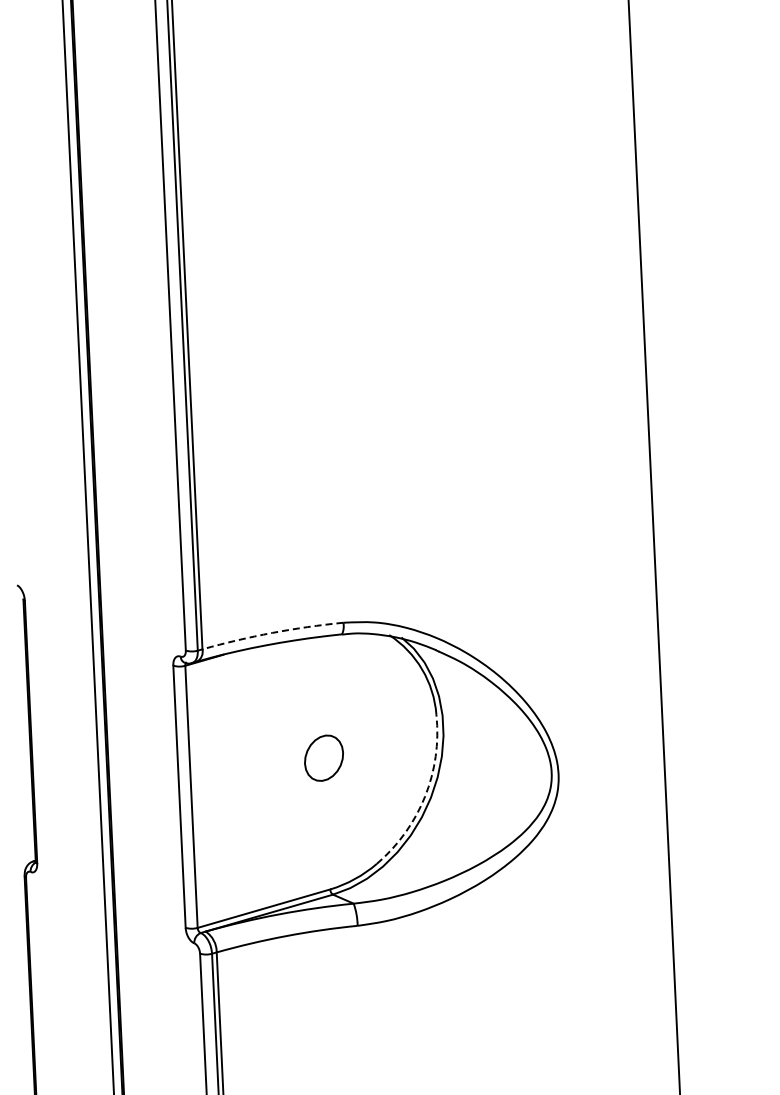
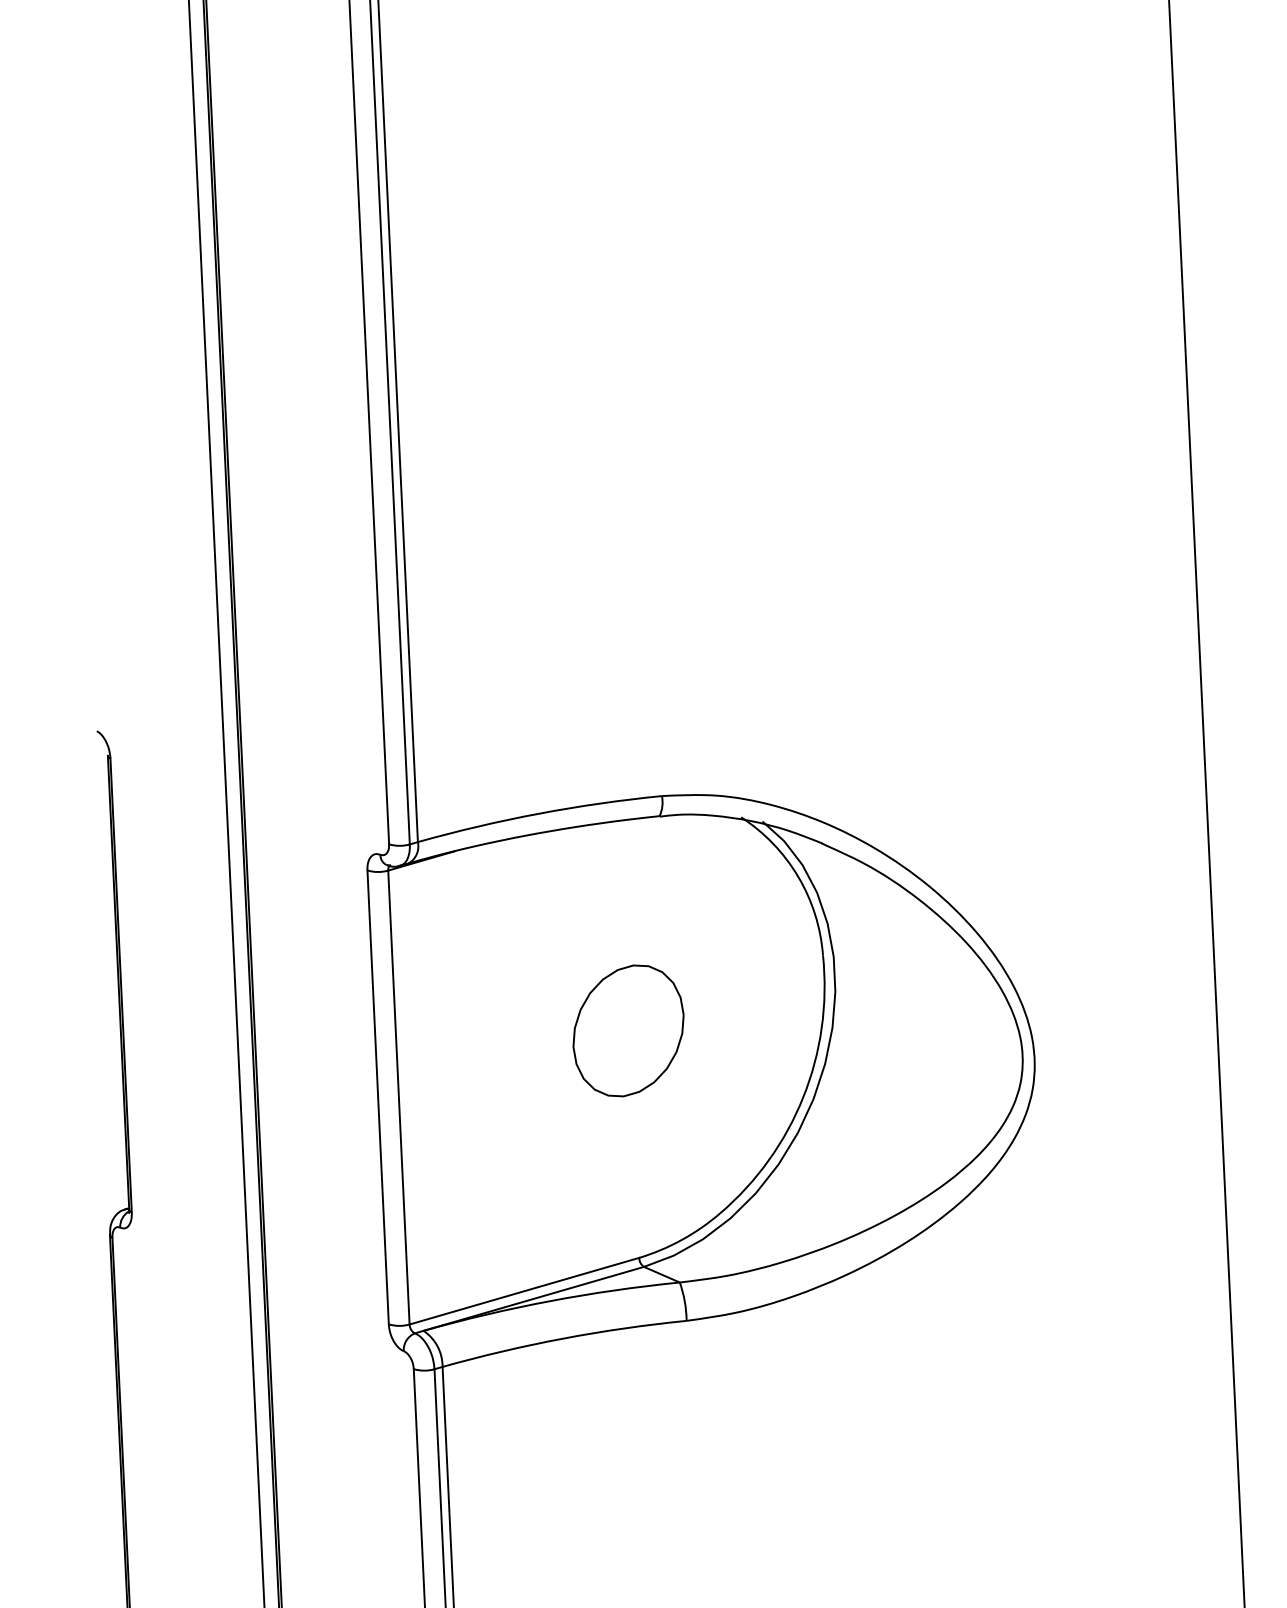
arc: (272, 632) -> (539, 812), dashed -> solid
part: (323, 757) -> (627, 1029), size x1.67
arc: (425, 796) -> (804, 1096), dashed -> solid

